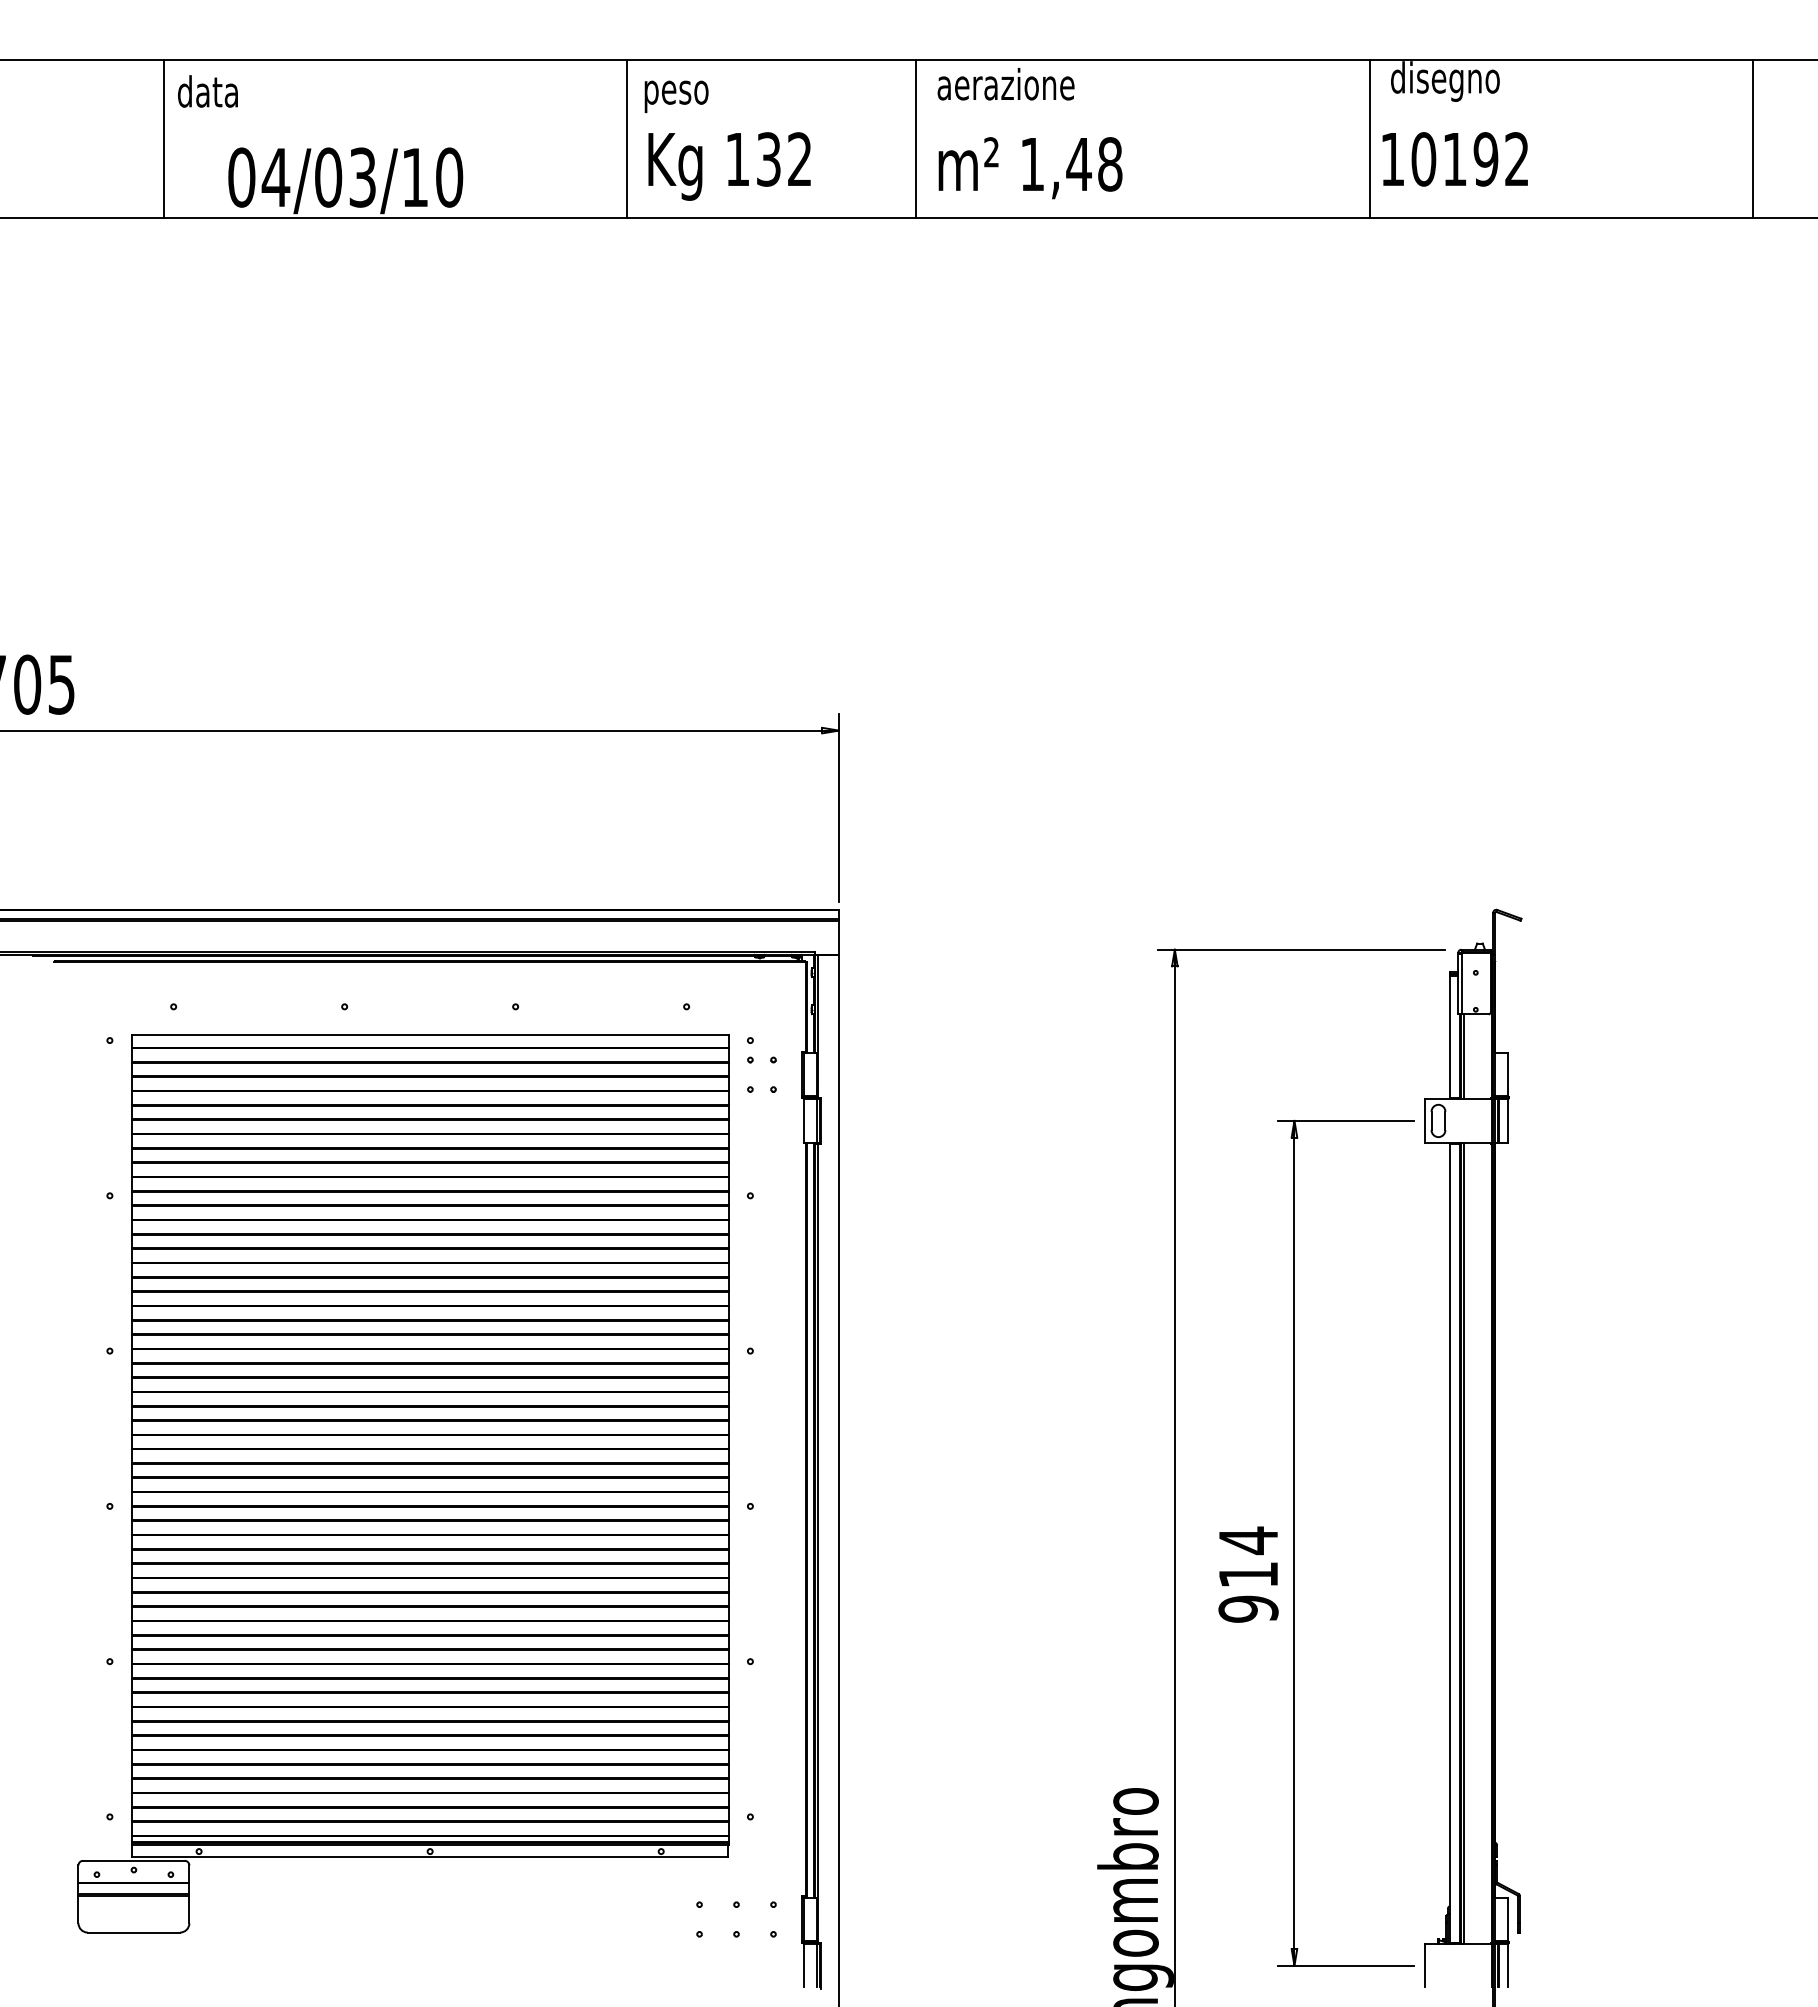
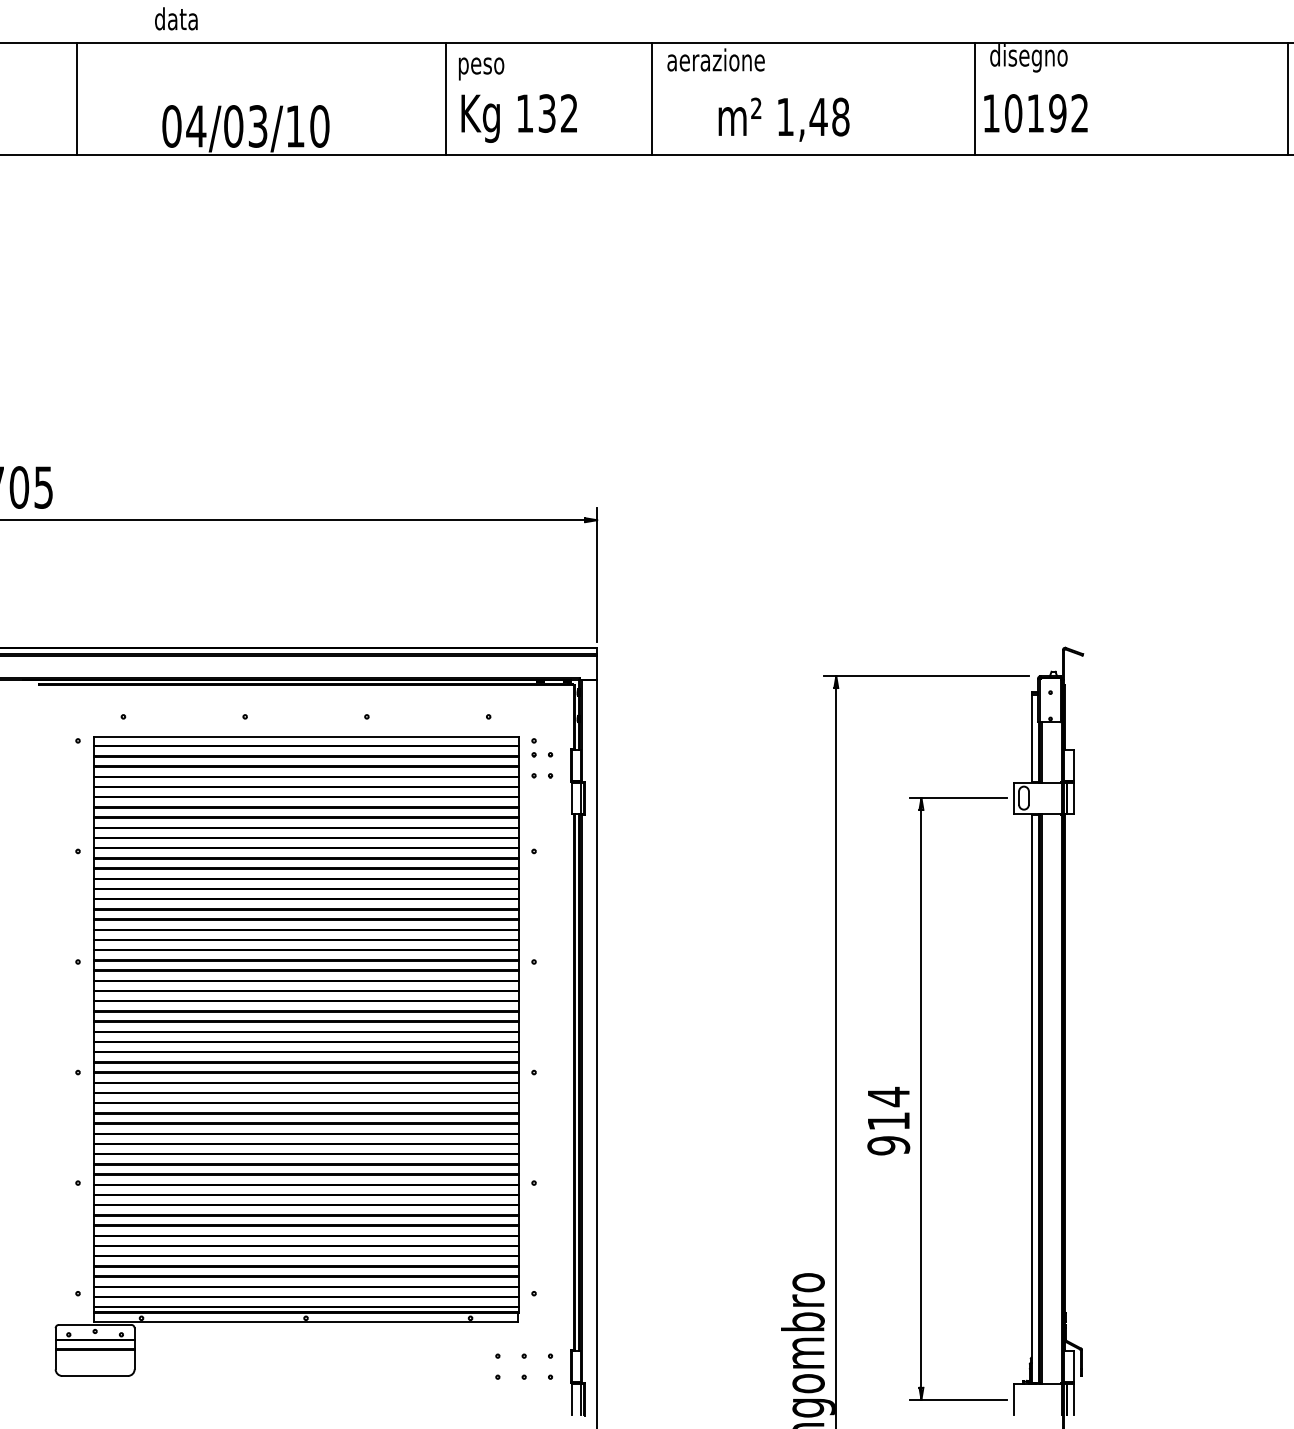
text: (207, 91) -> (176, 18), moved
line: (164, 139) -> (77, 99), moved
line: (1752, 139) -> (1287, 99), moved
text: (1030, 168) -> (784, 119), moved

